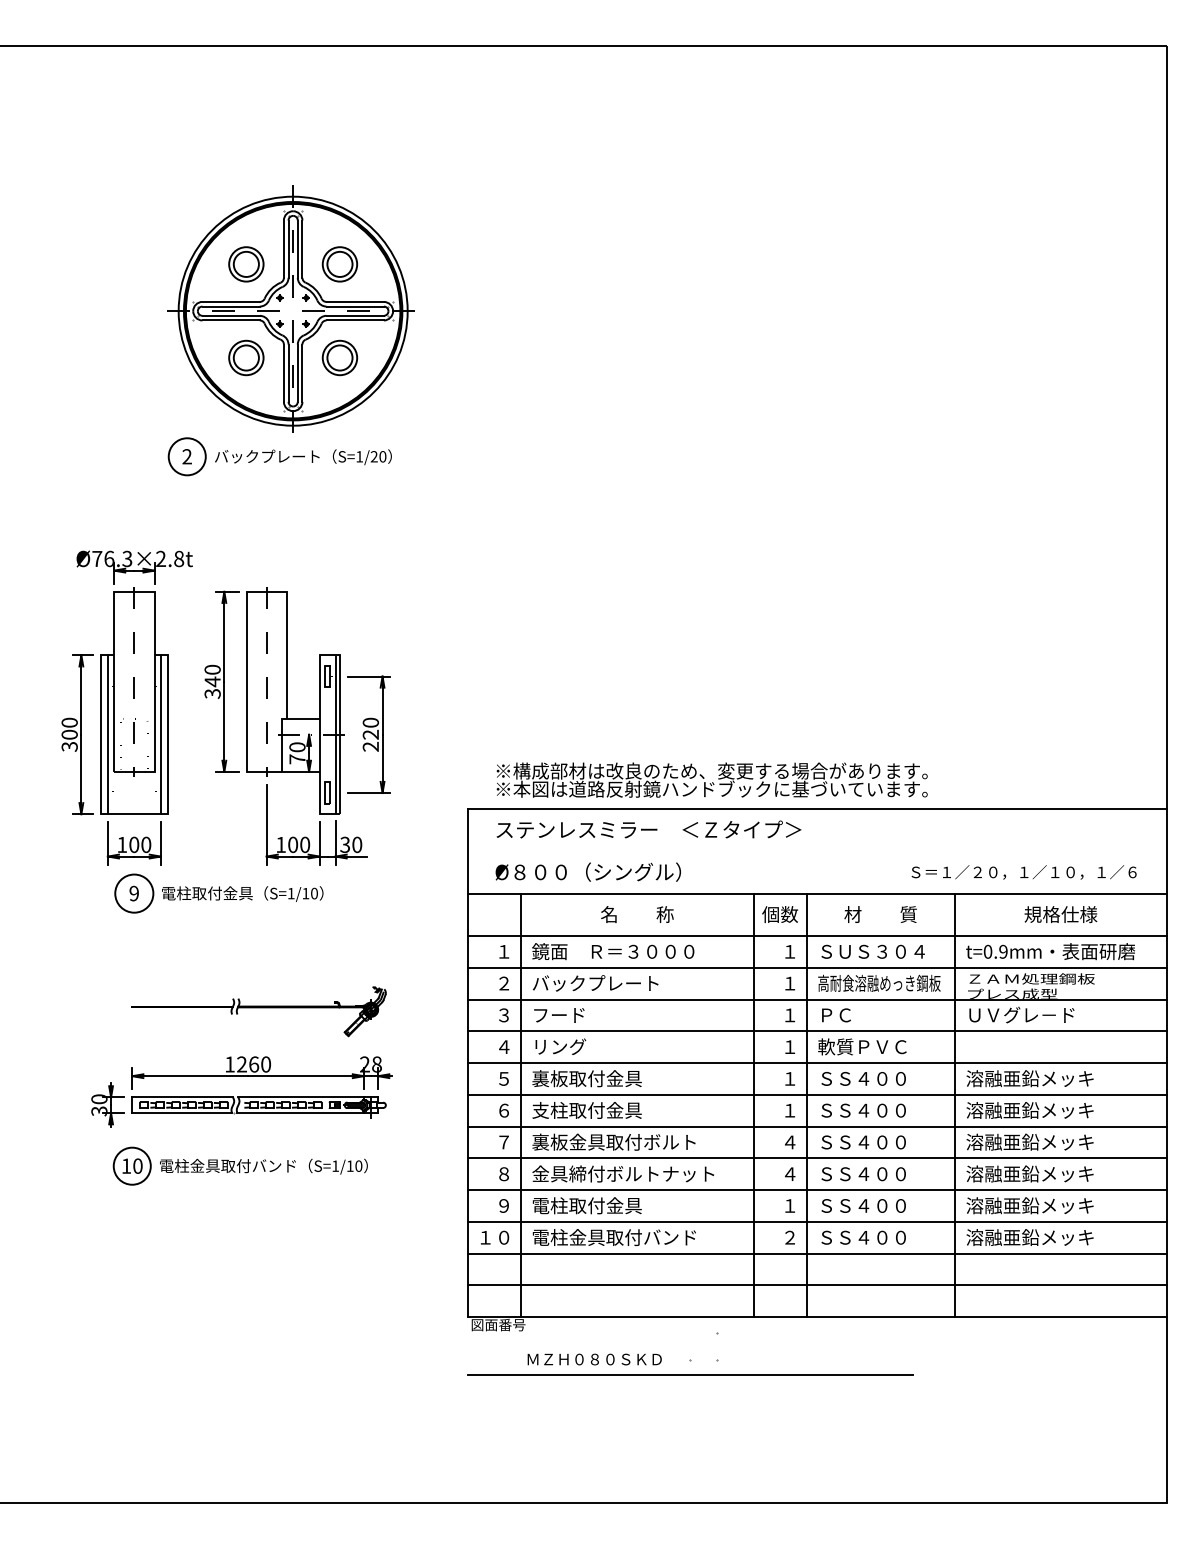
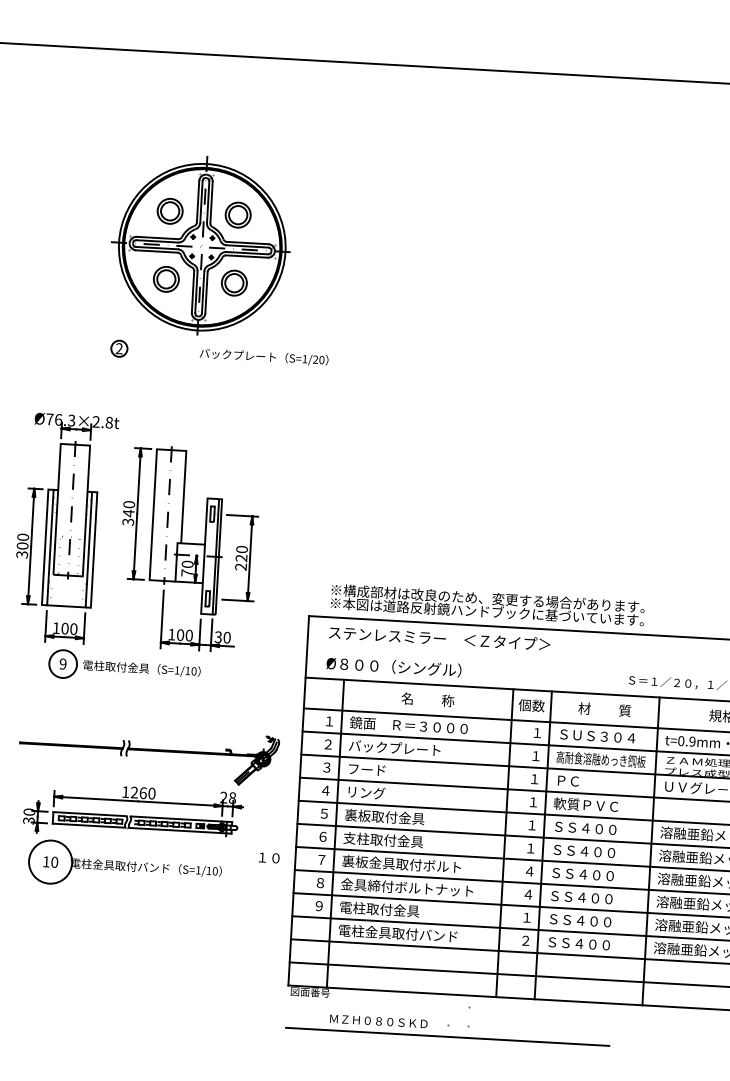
circle: (186, 456) -> (118, 348), size x0.6
text: (303, 457) -> (264, 357), moved
part: (258, 1011) -> (148, 754), size x1.4
circle: (131, 1165) -> (50, 861), size x1.6
text: (495, 1237) -> (269, 857), moved

